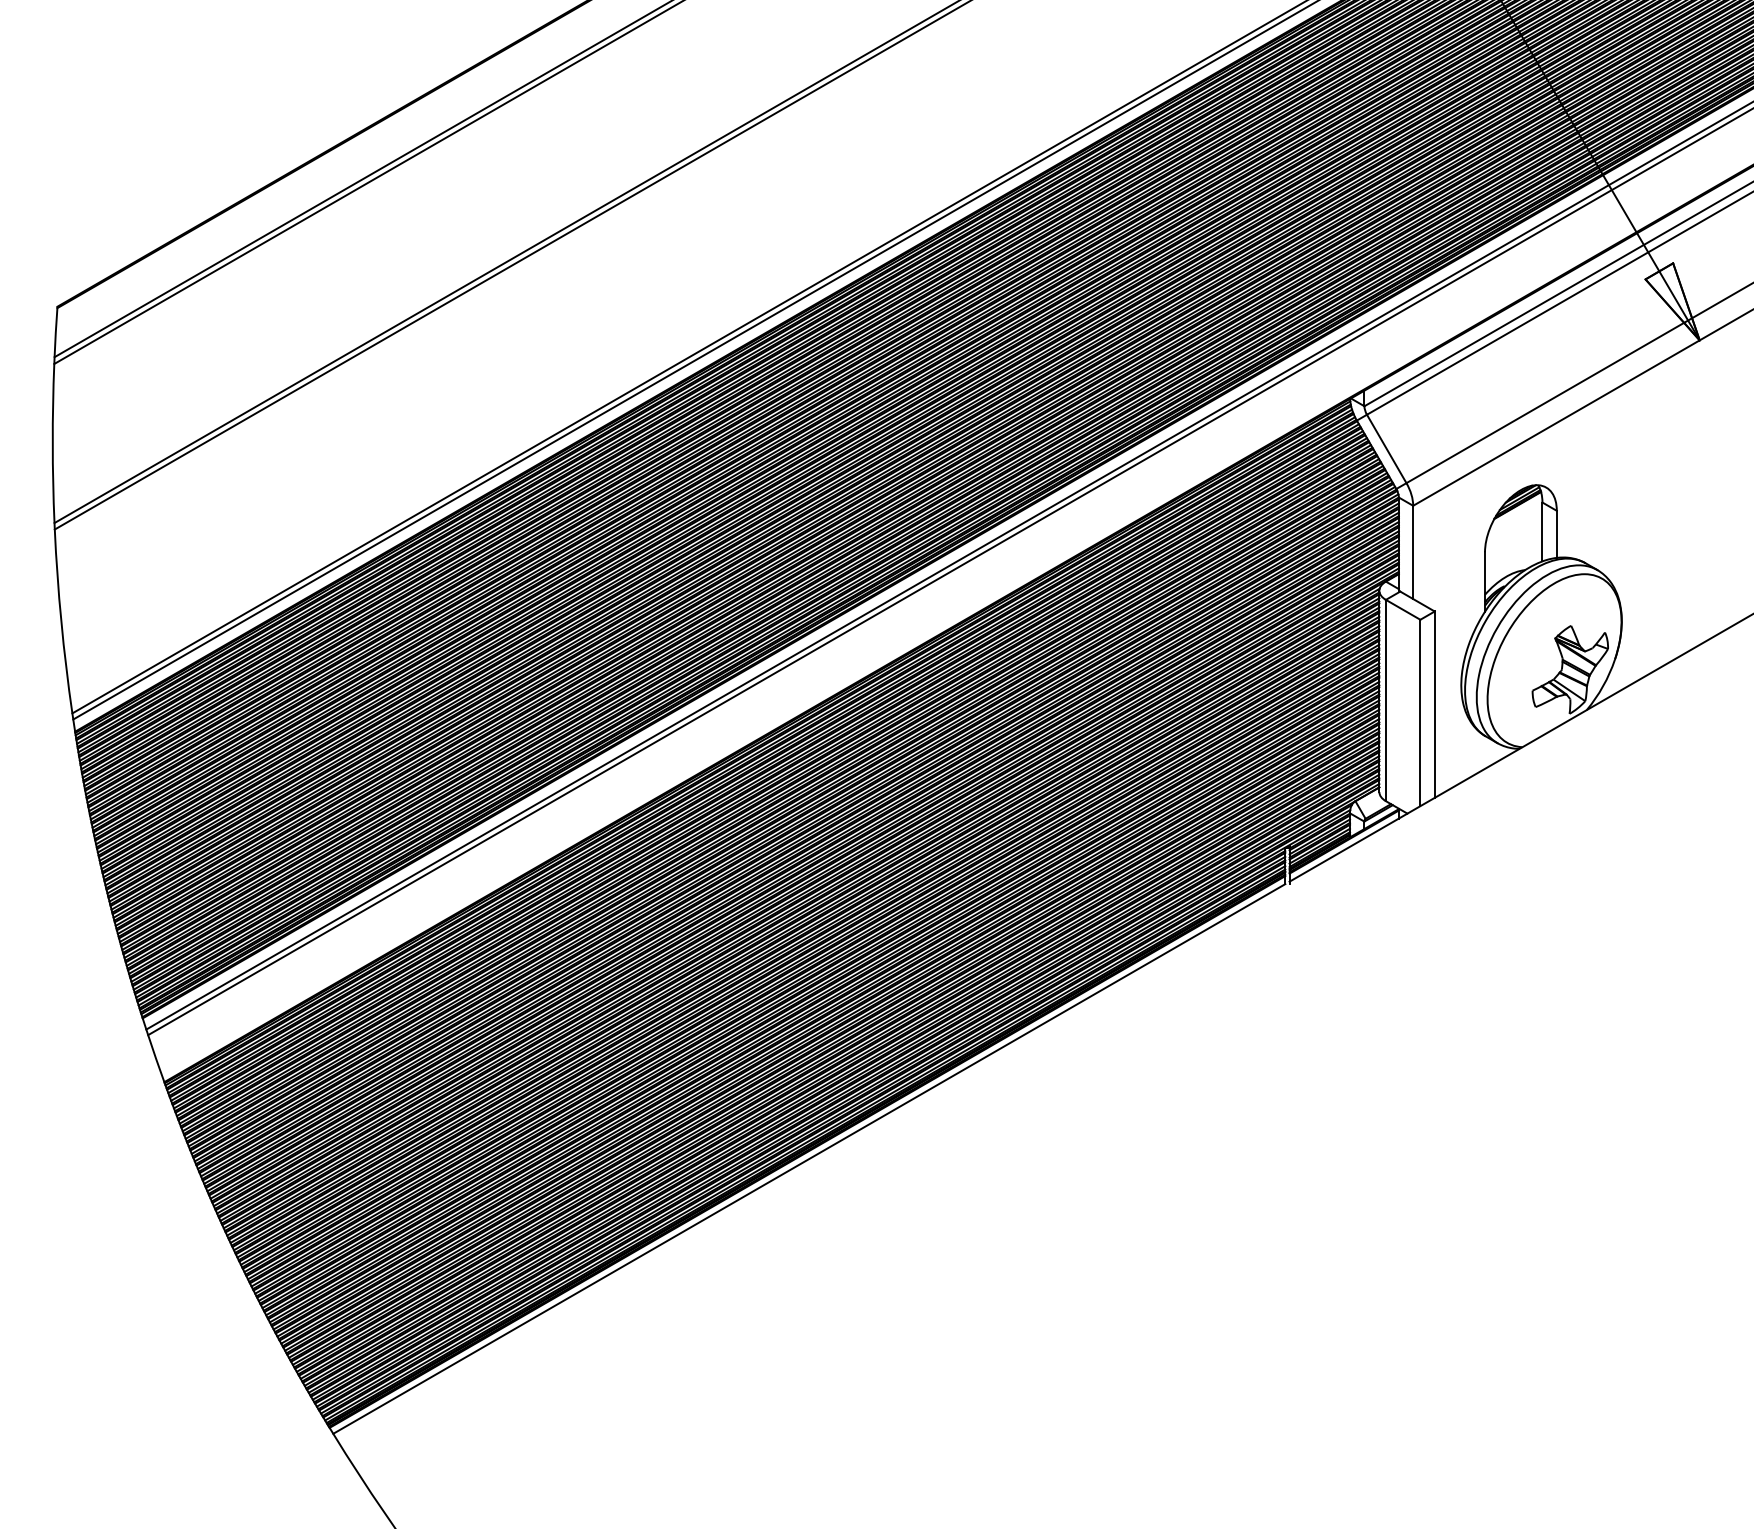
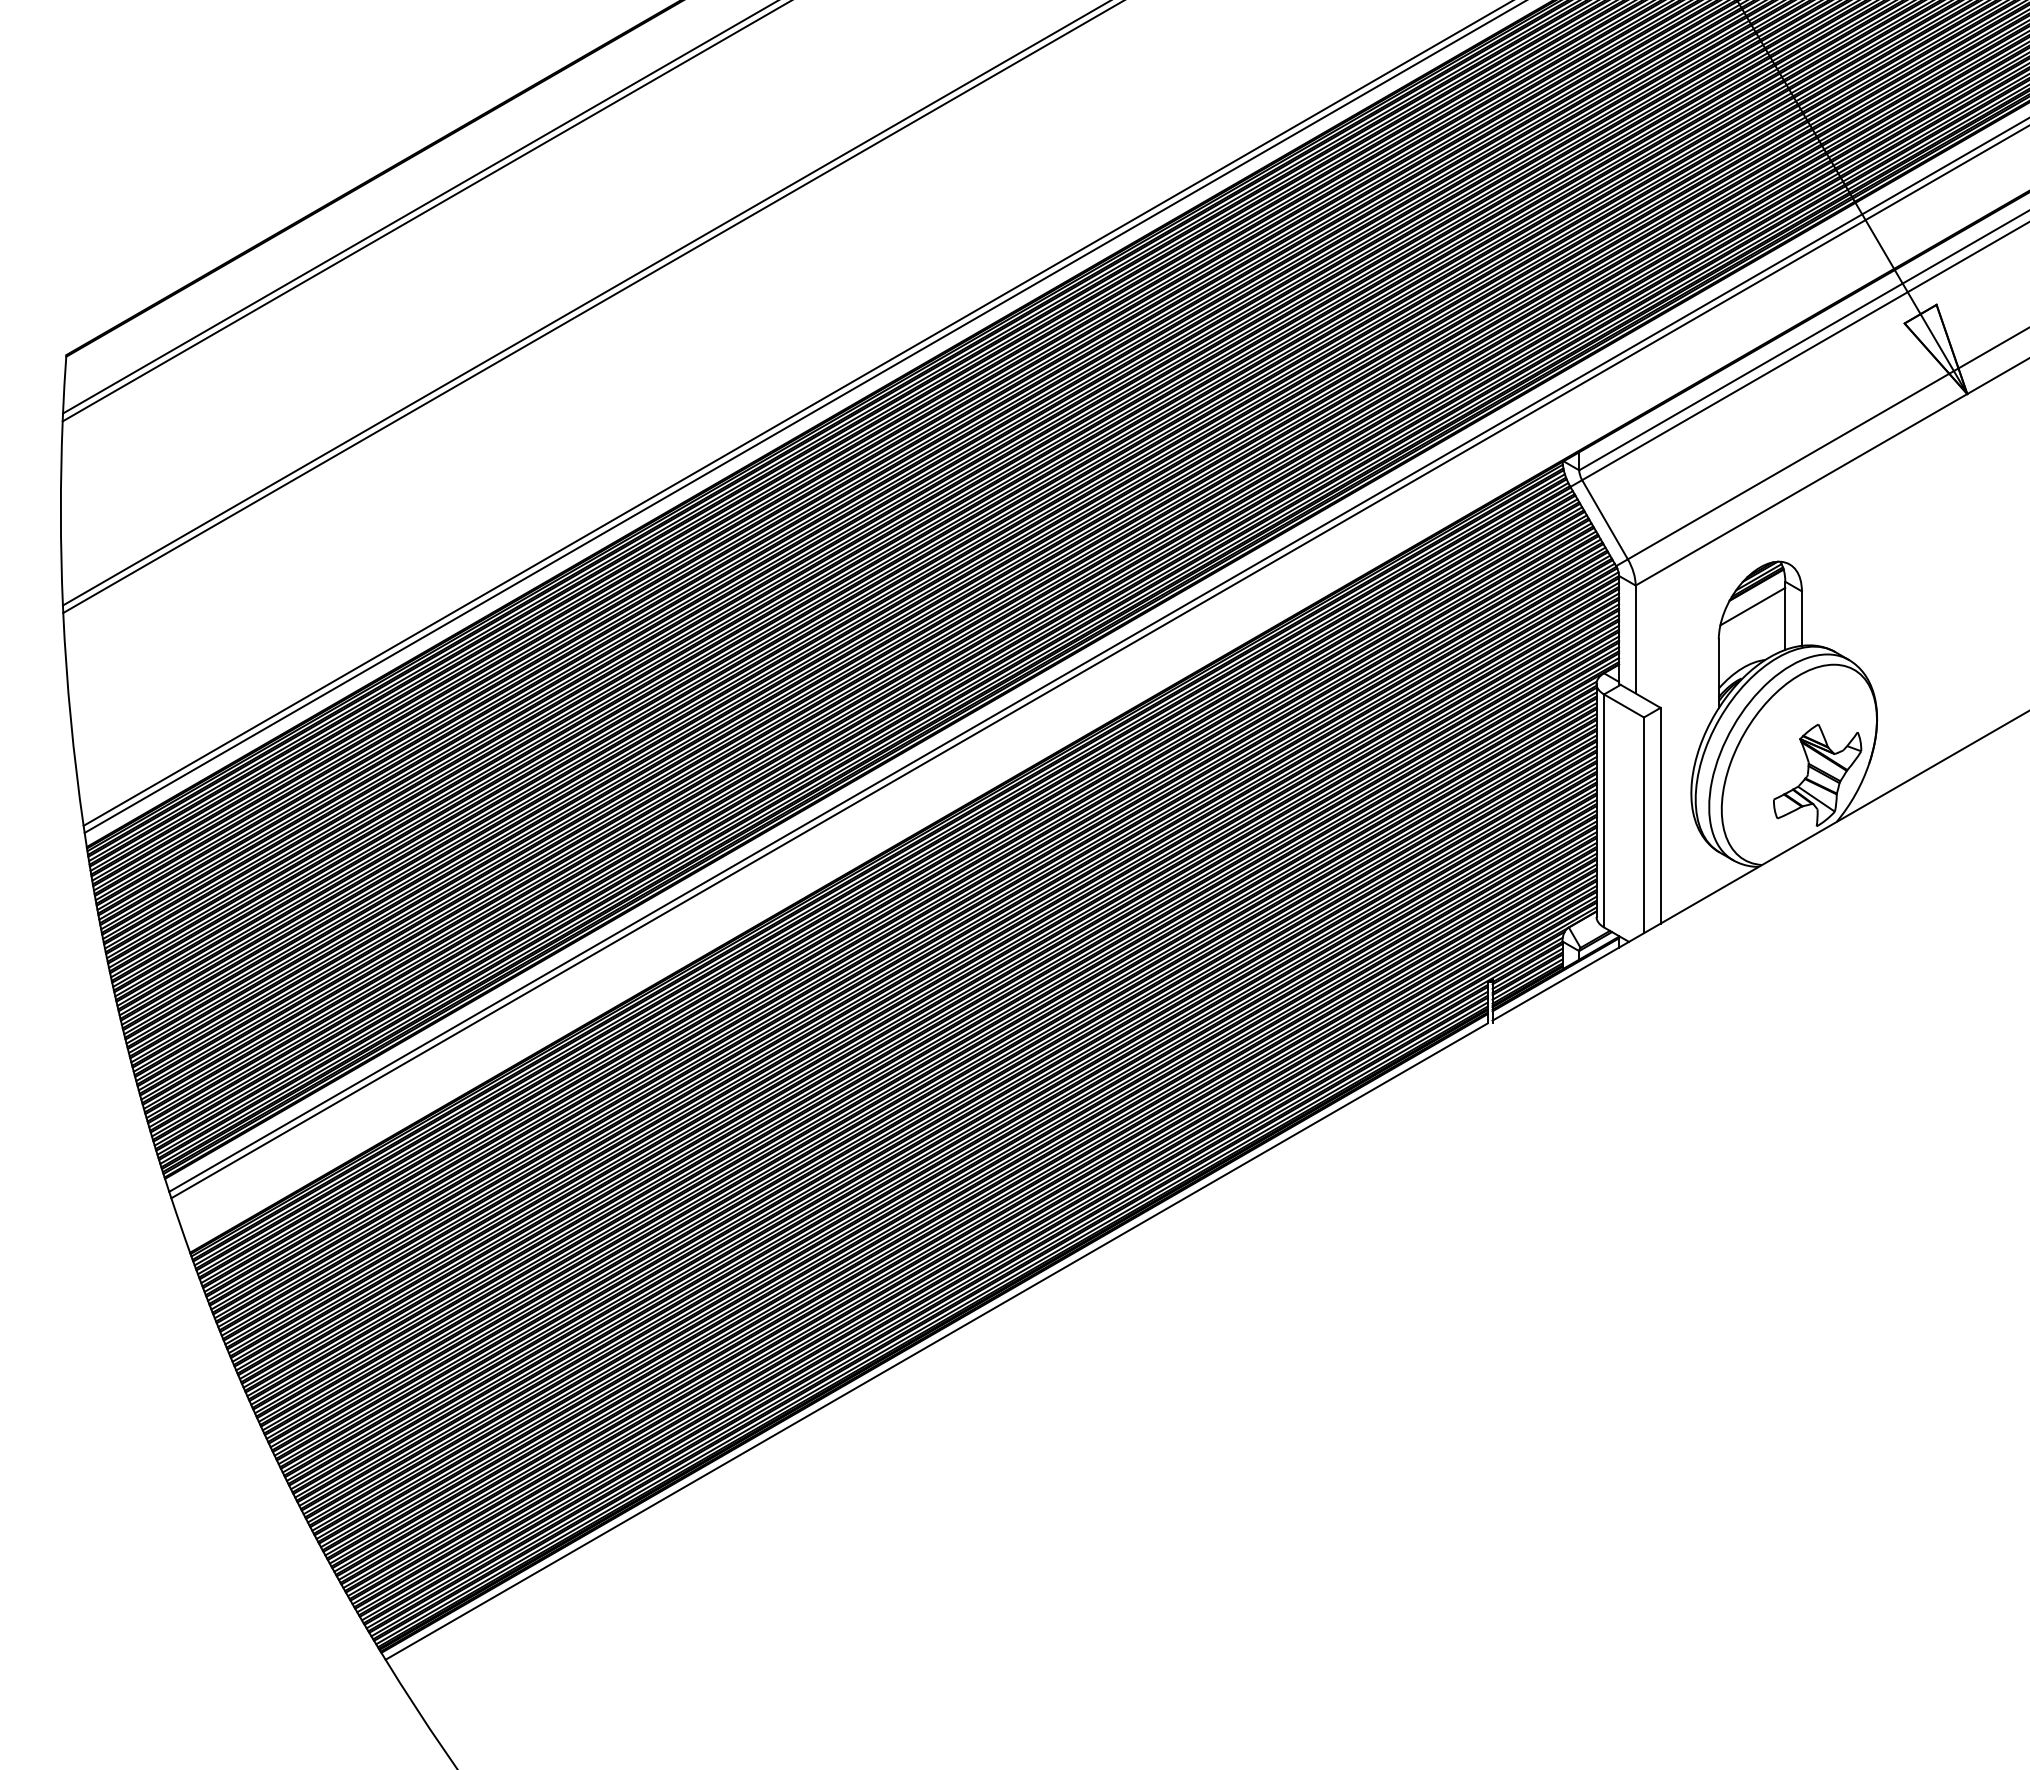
line: (1514, 523) -> (1752, 606), added

